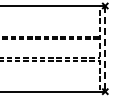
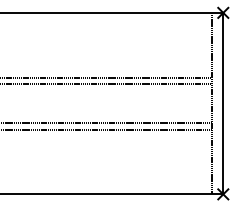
line: (105, 48) -> (223, 102), dashed -> solid

